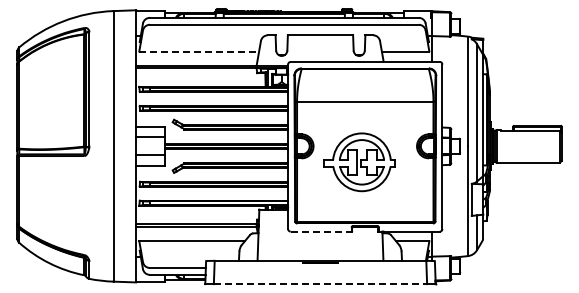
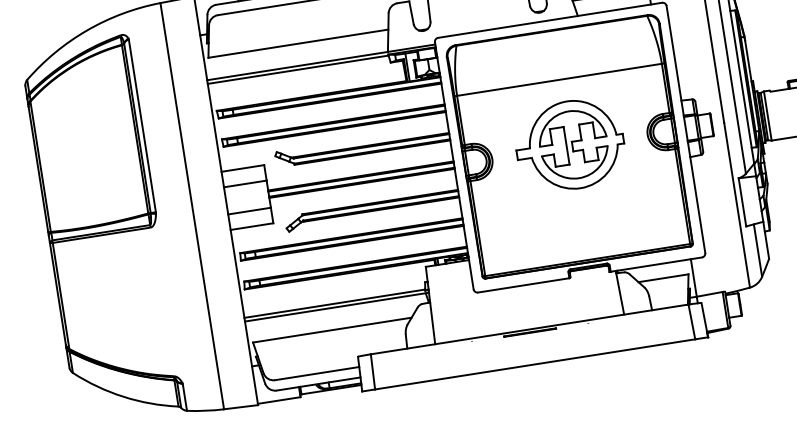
line: (199, 51) -> (298, 43), dashed -> solid
part: (359, 162) -> (570, 145), moved
line: (321, 231) -> (524, 285), dashed -> solid
line: (320, 284) -> (535, 364), dashed -> solid

